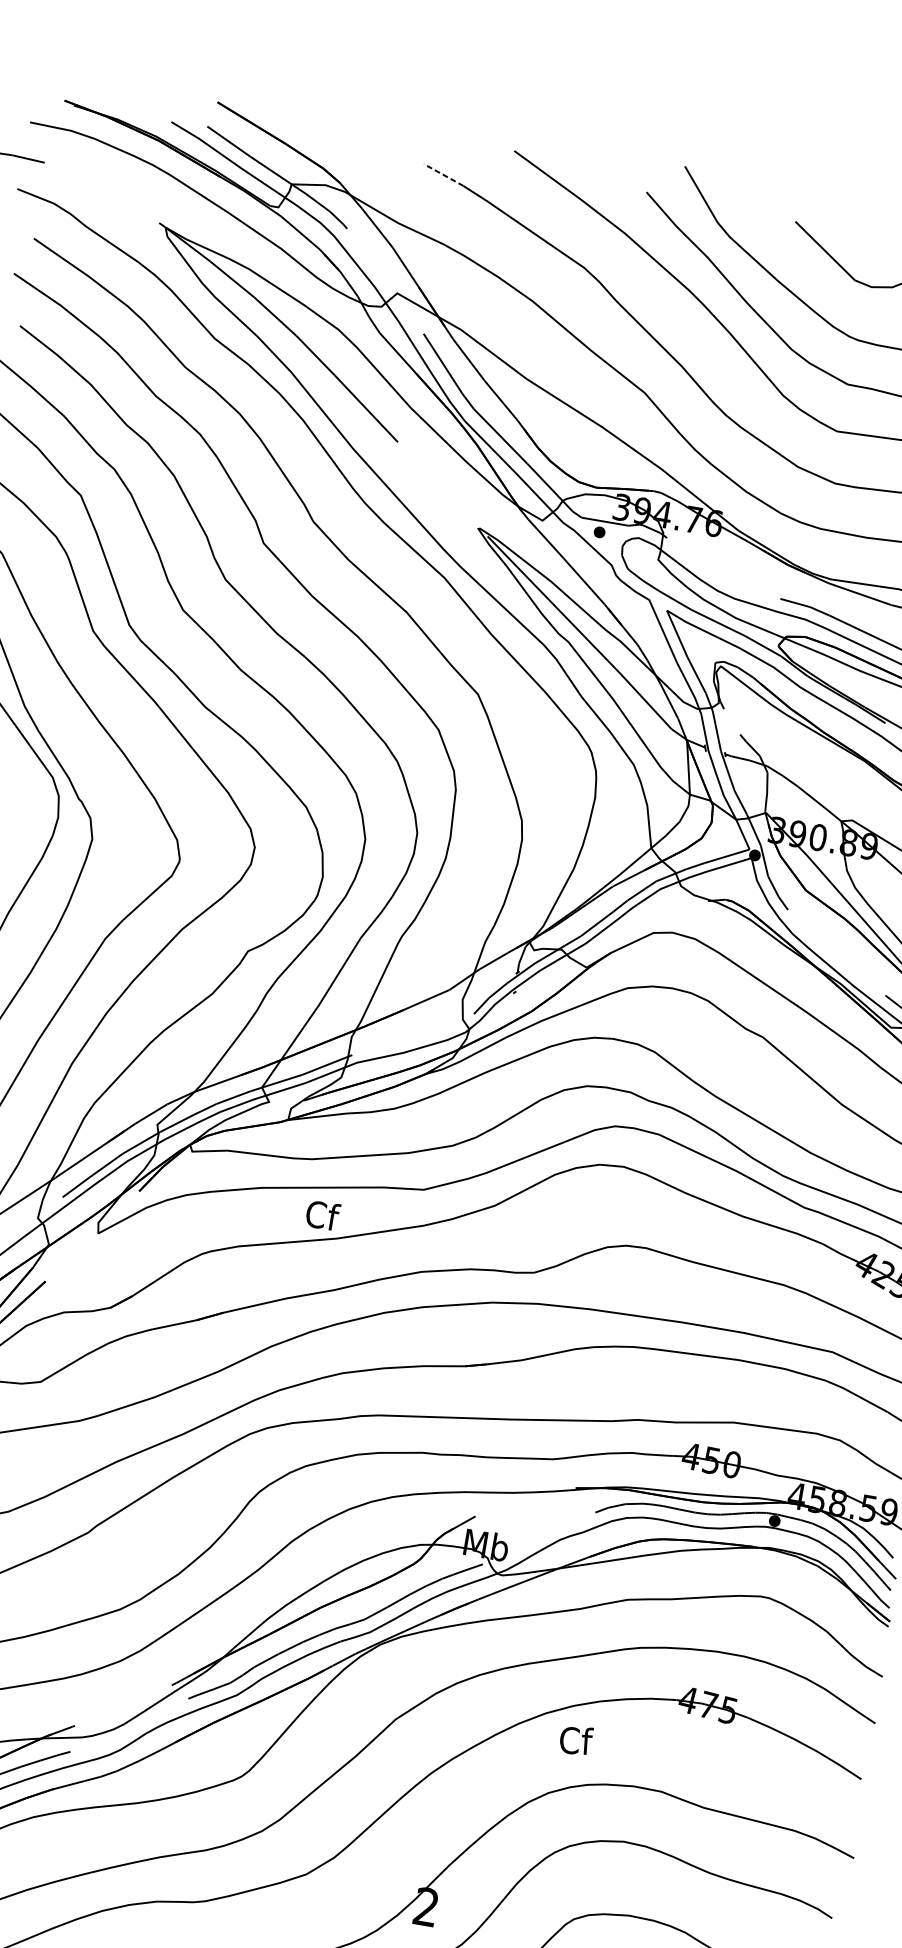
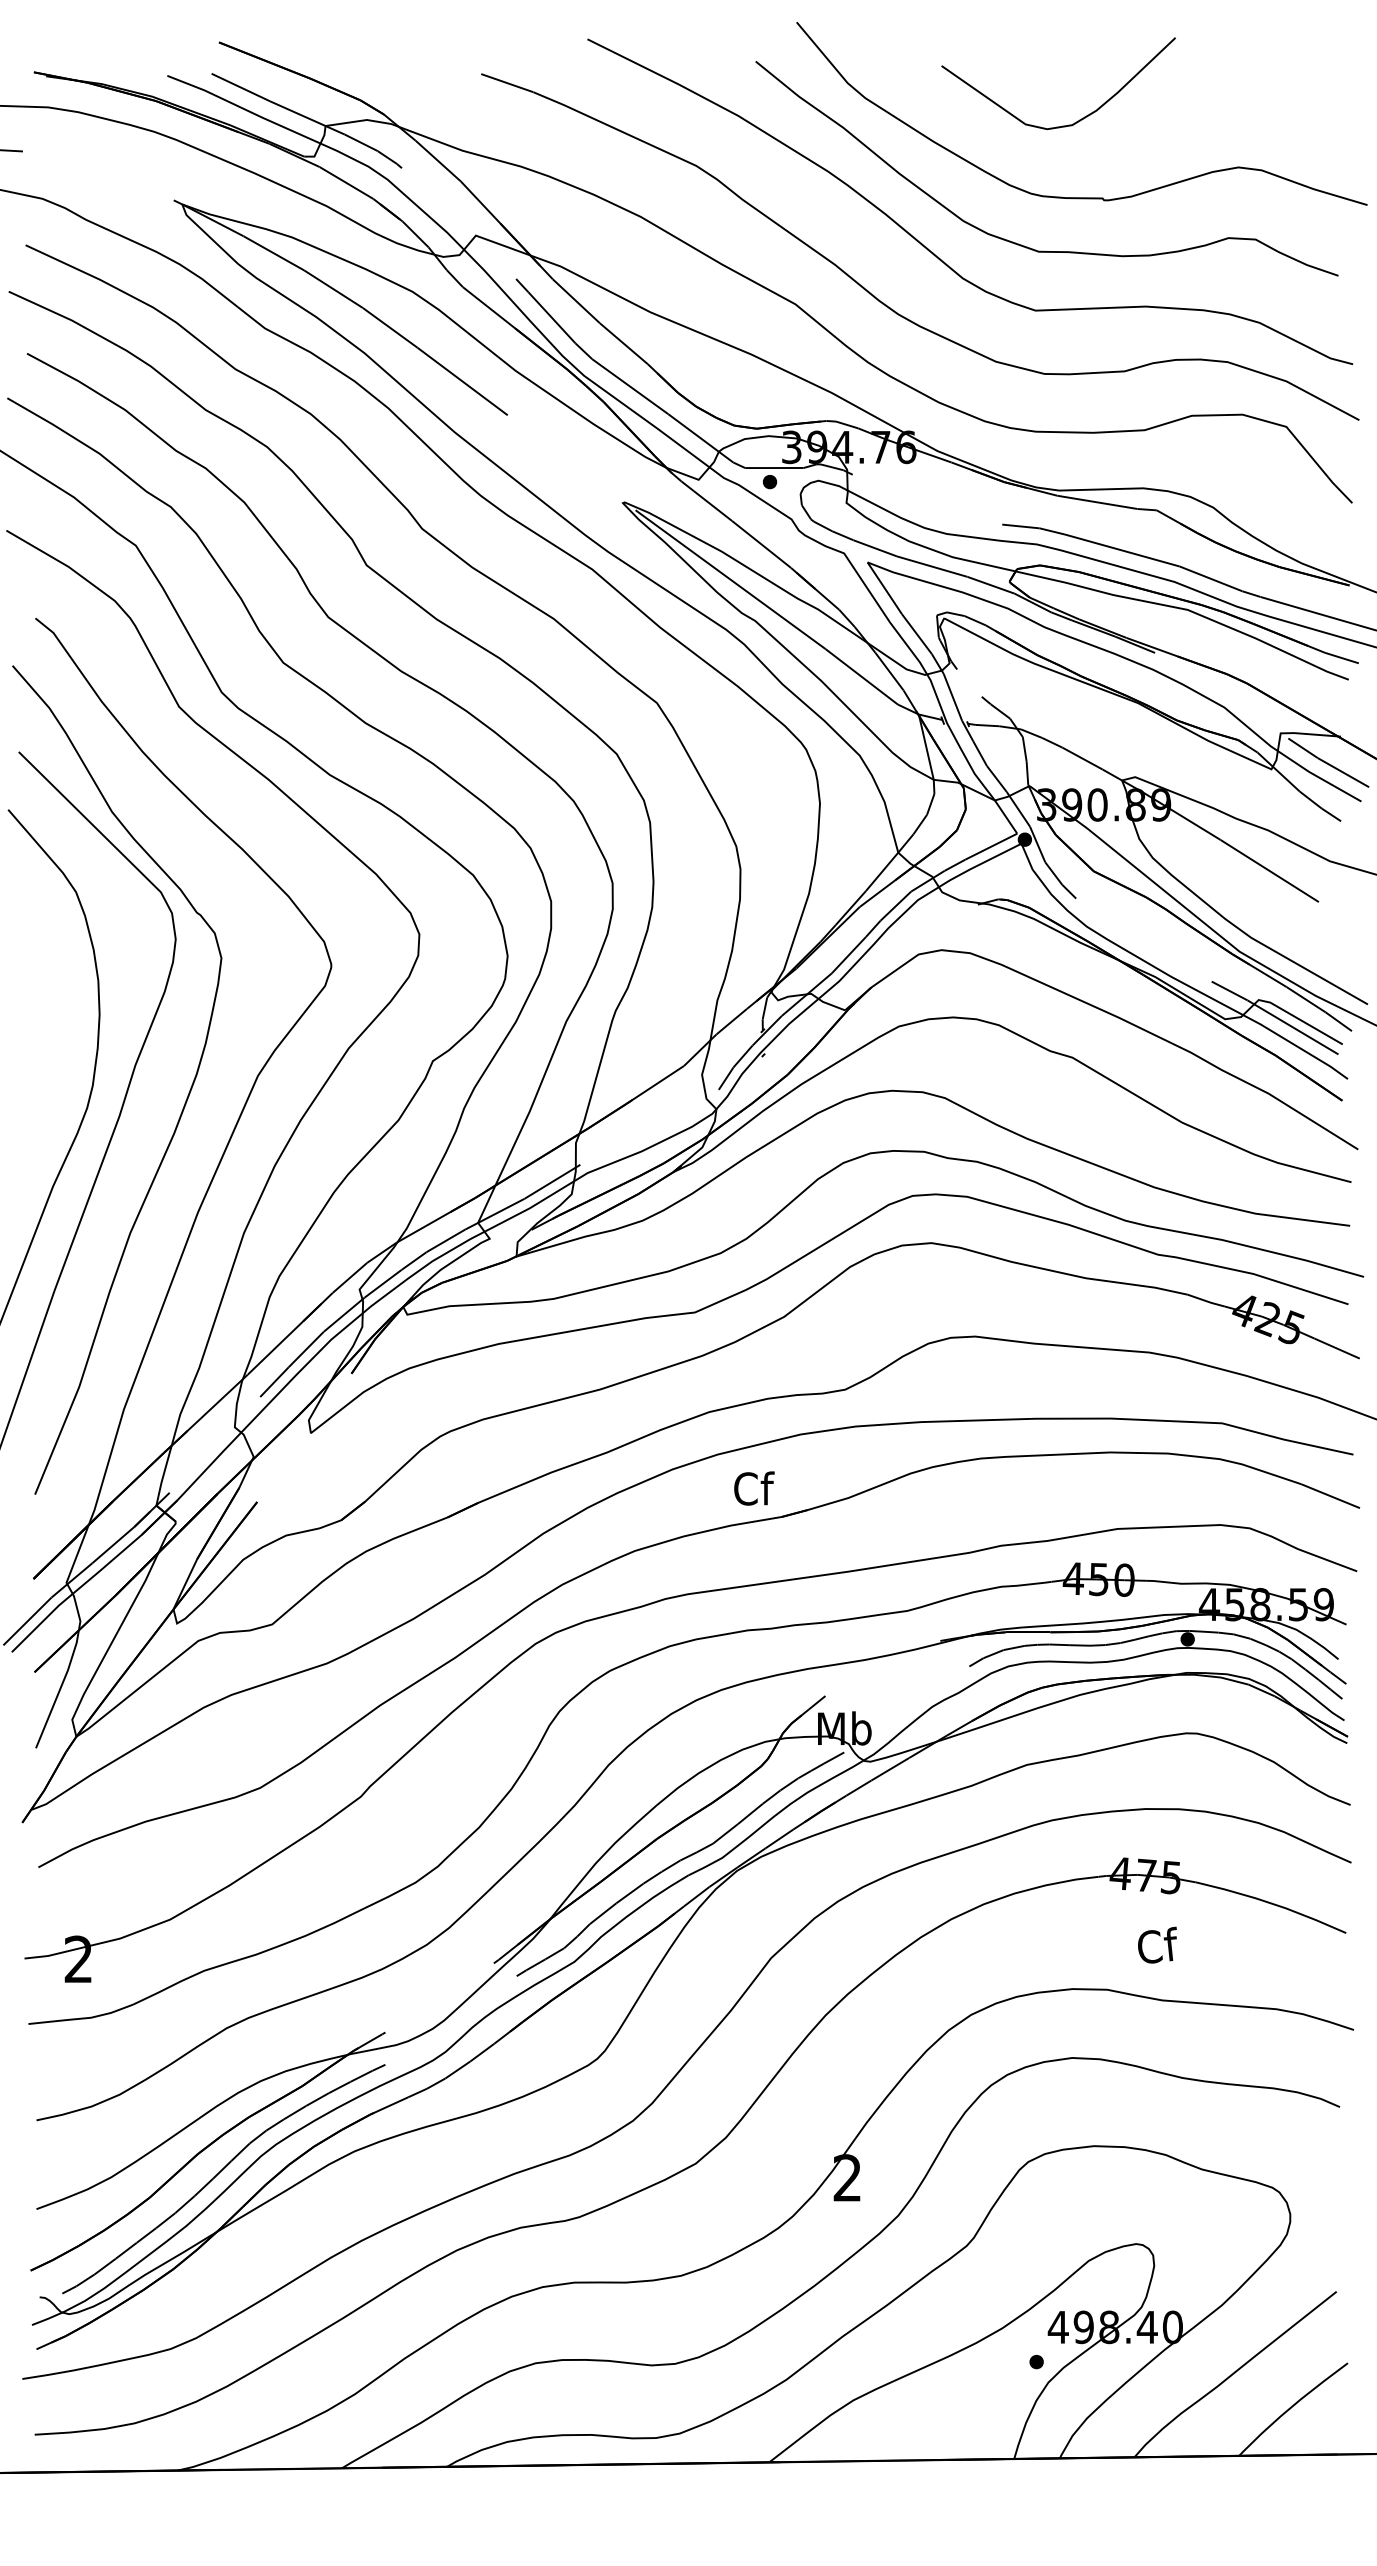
line: (443, 175) -> (507, 83), dashed -> solid
text: (323, 1215) -> (754, 1488), moved
text: (576, 1739) -> (1157, 1944), moved

